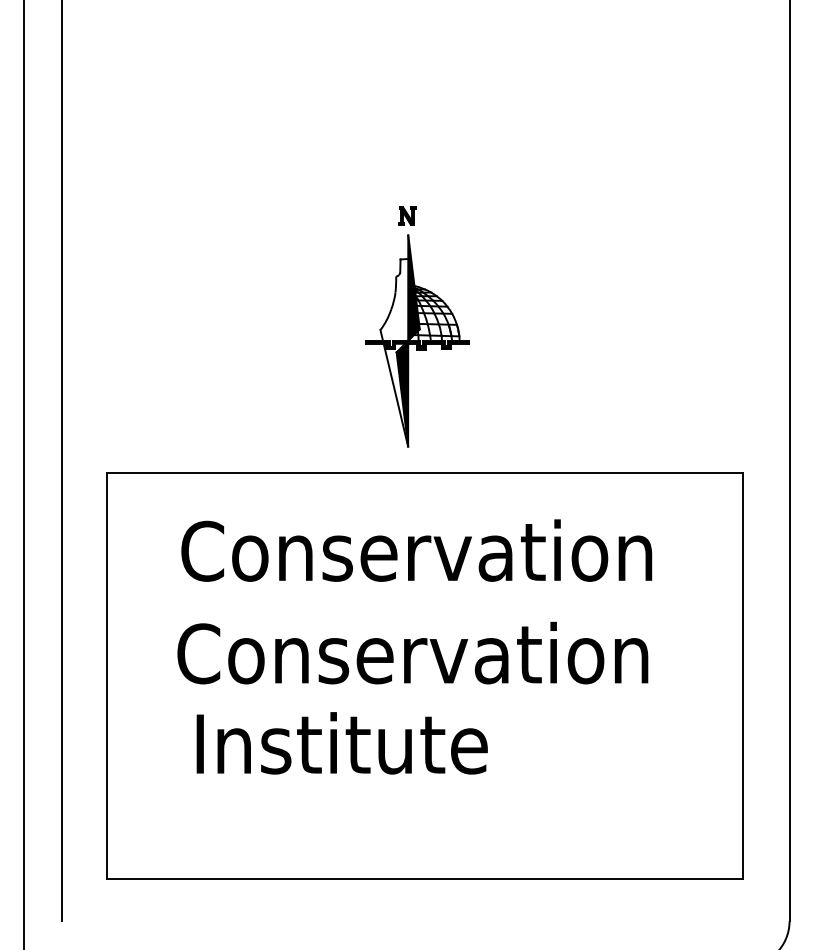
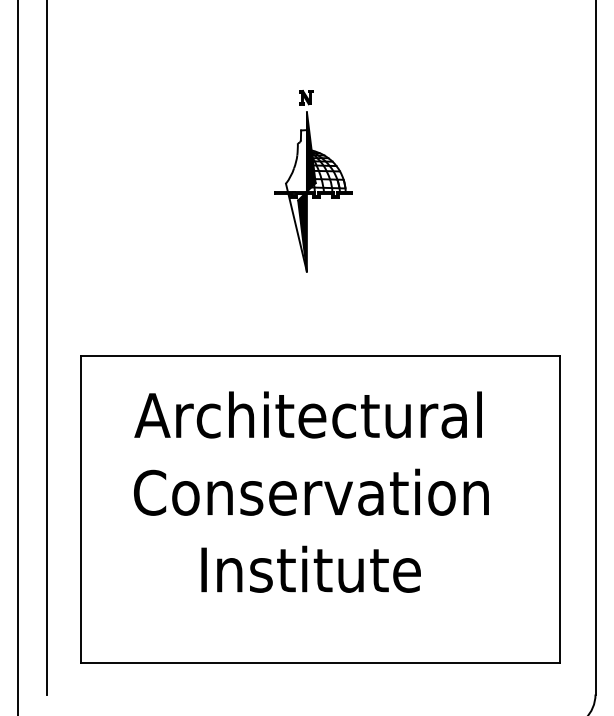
part: (416, 327) -> (313, 181), moved
text: (414, 549) -> (312, 414), Conservation -> Architectural
text: (341, 742) -> (310, 568), moved

